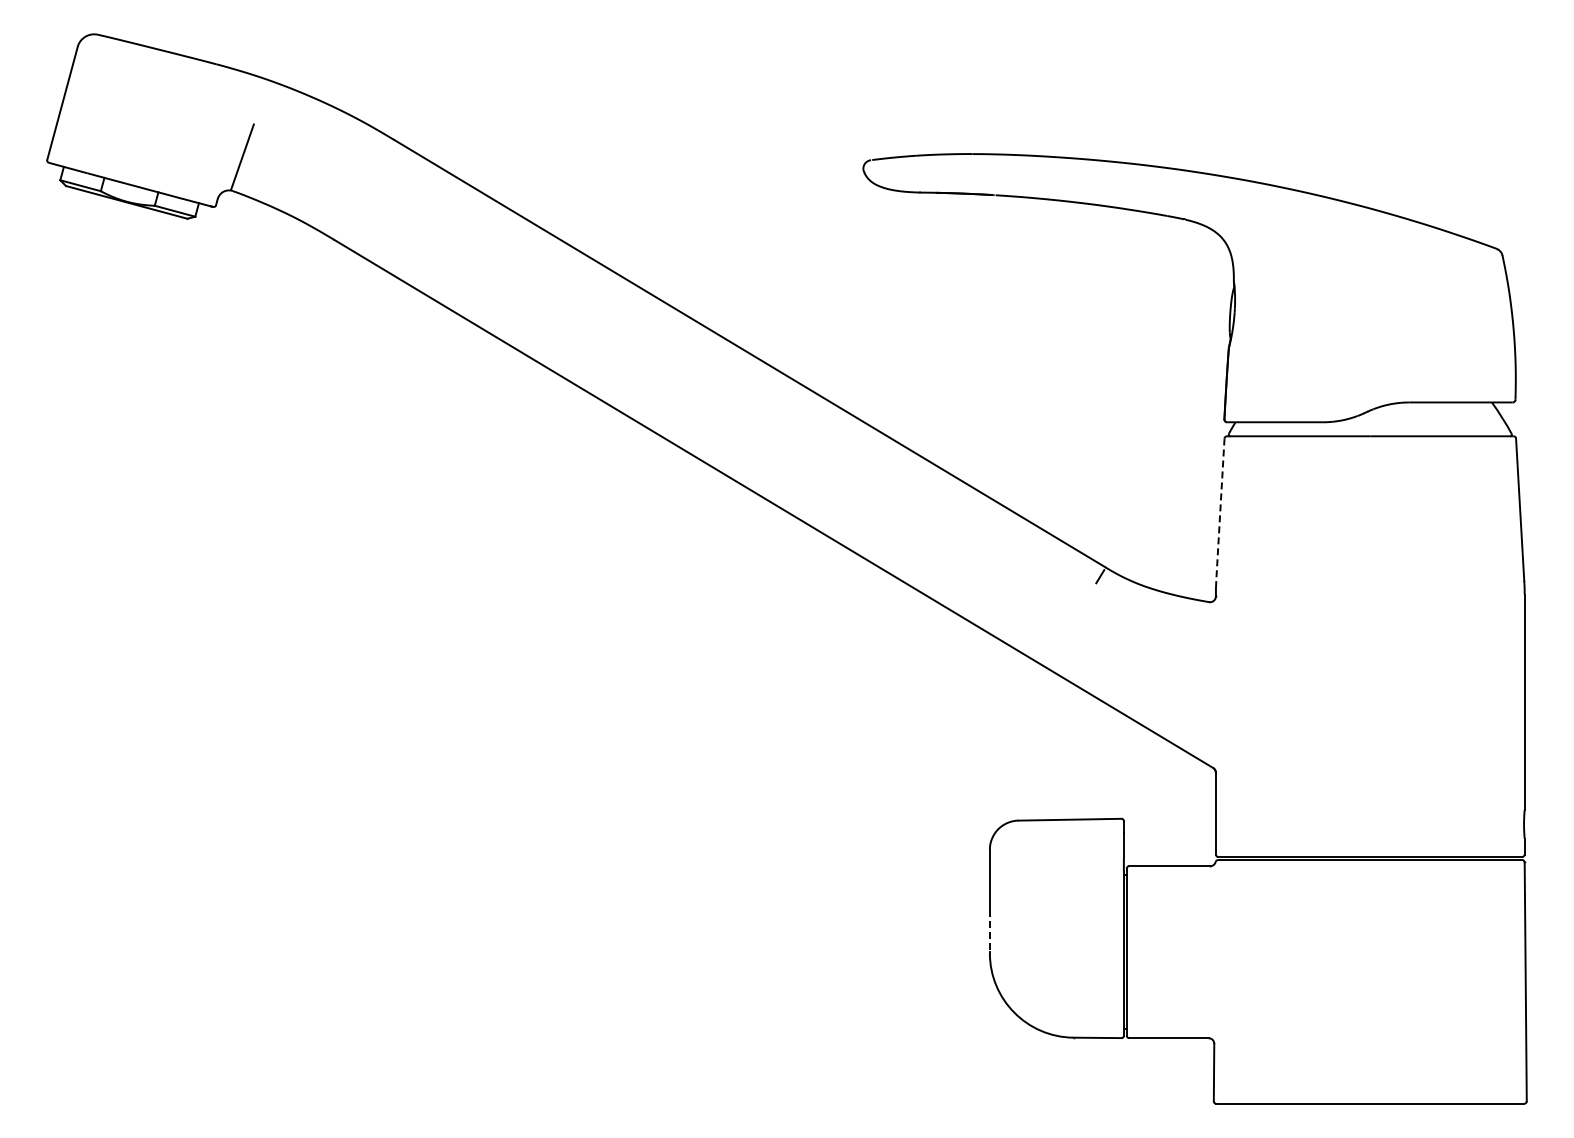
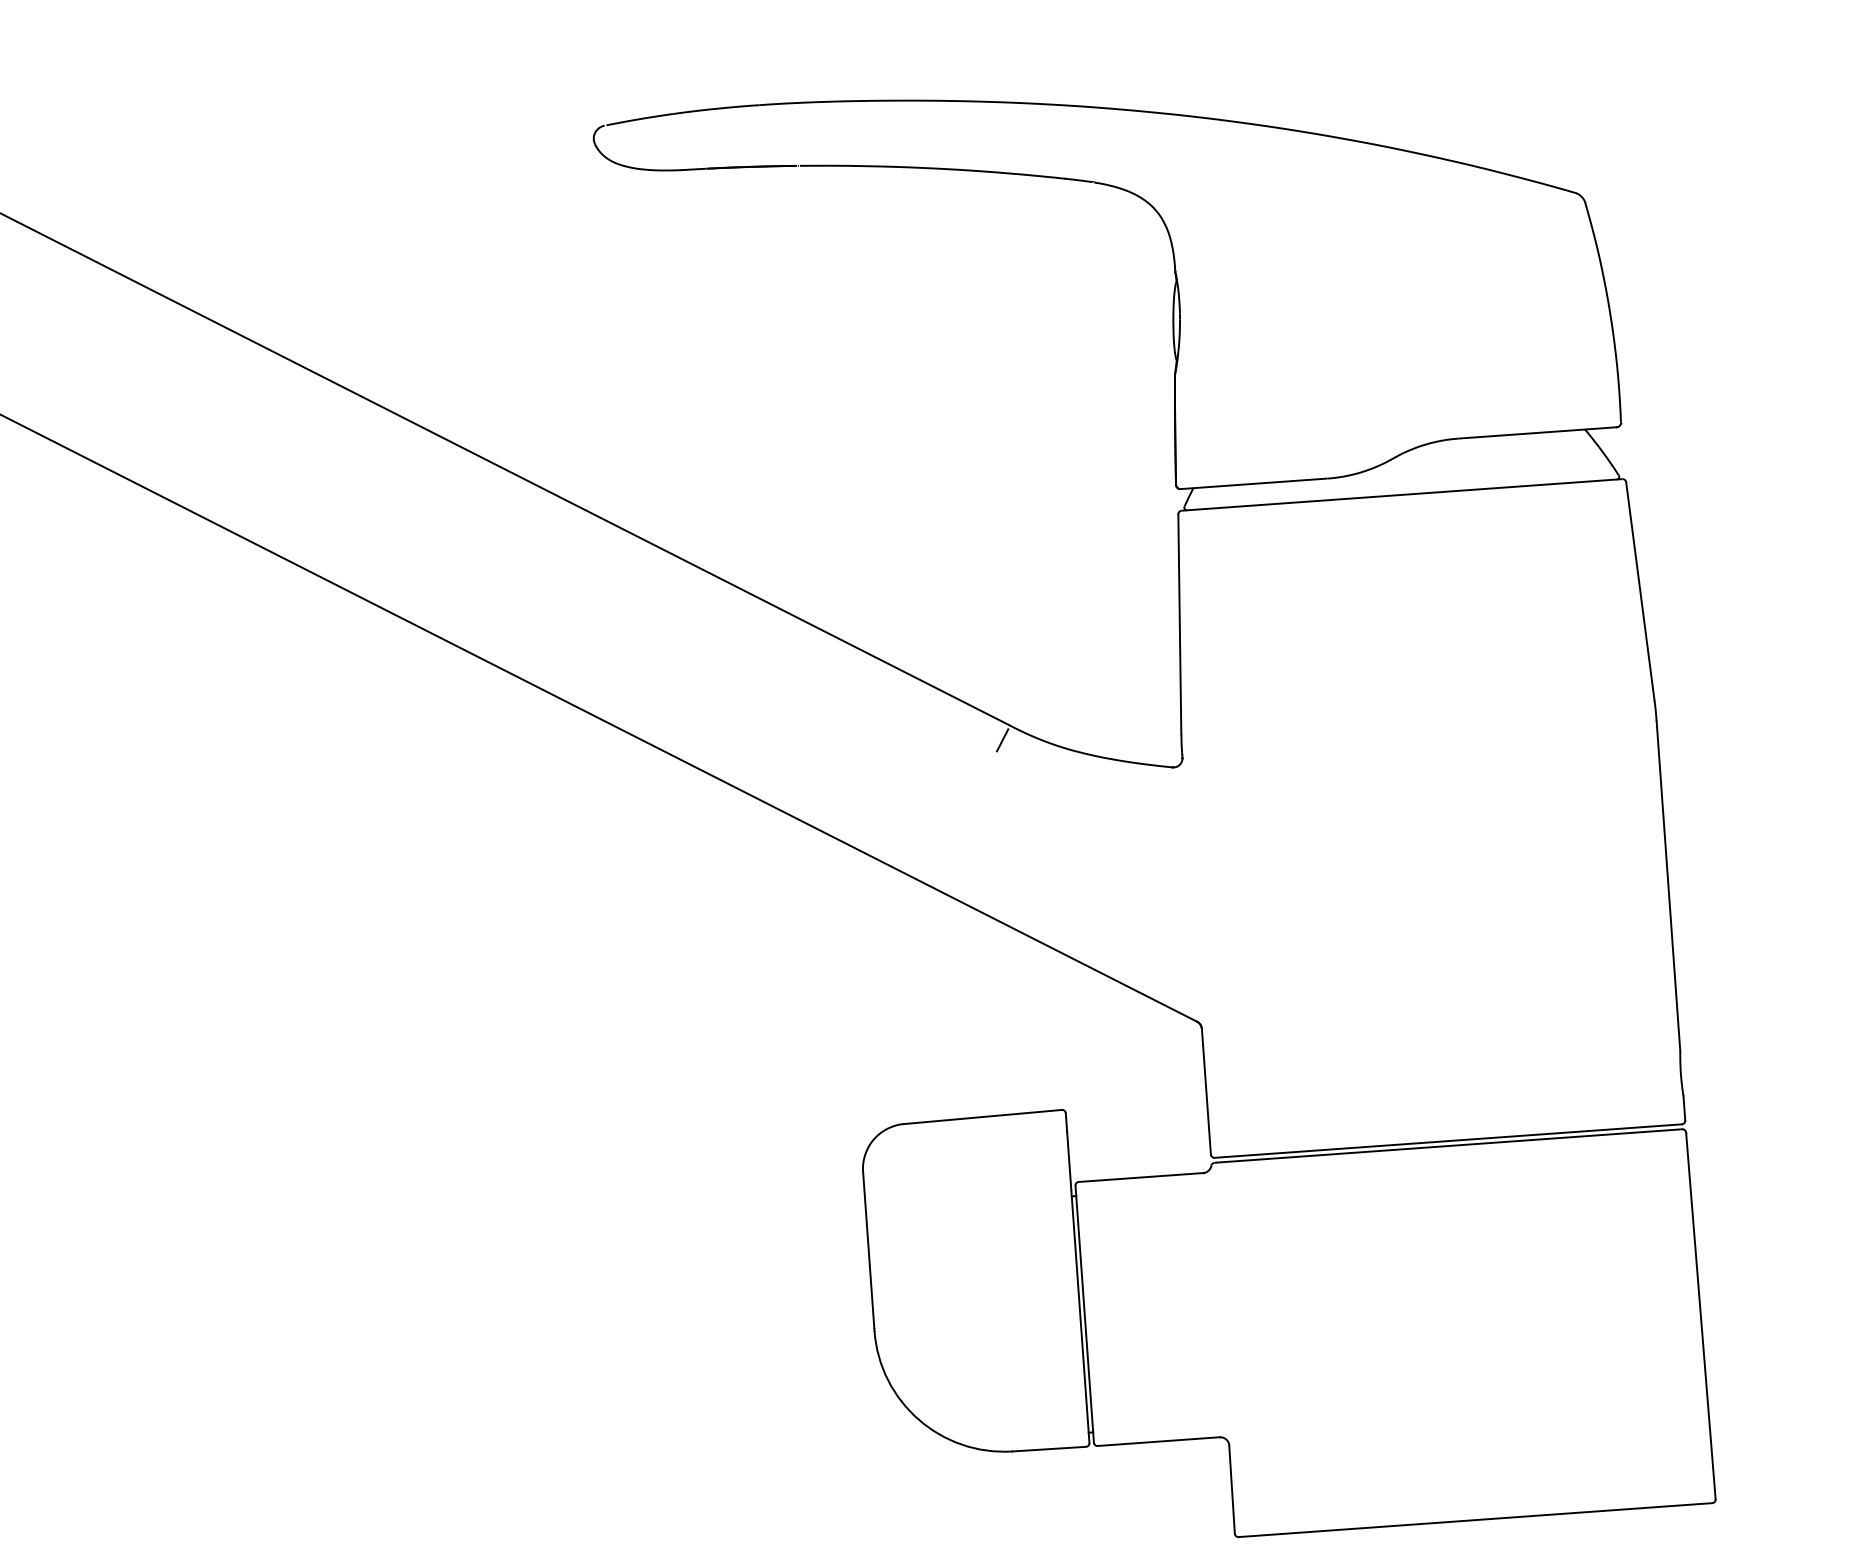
line: (1220, 510) -> (1180, 625), dashed -> solid
line: (989, 931) -> (871, 1297), dashed -> solid

